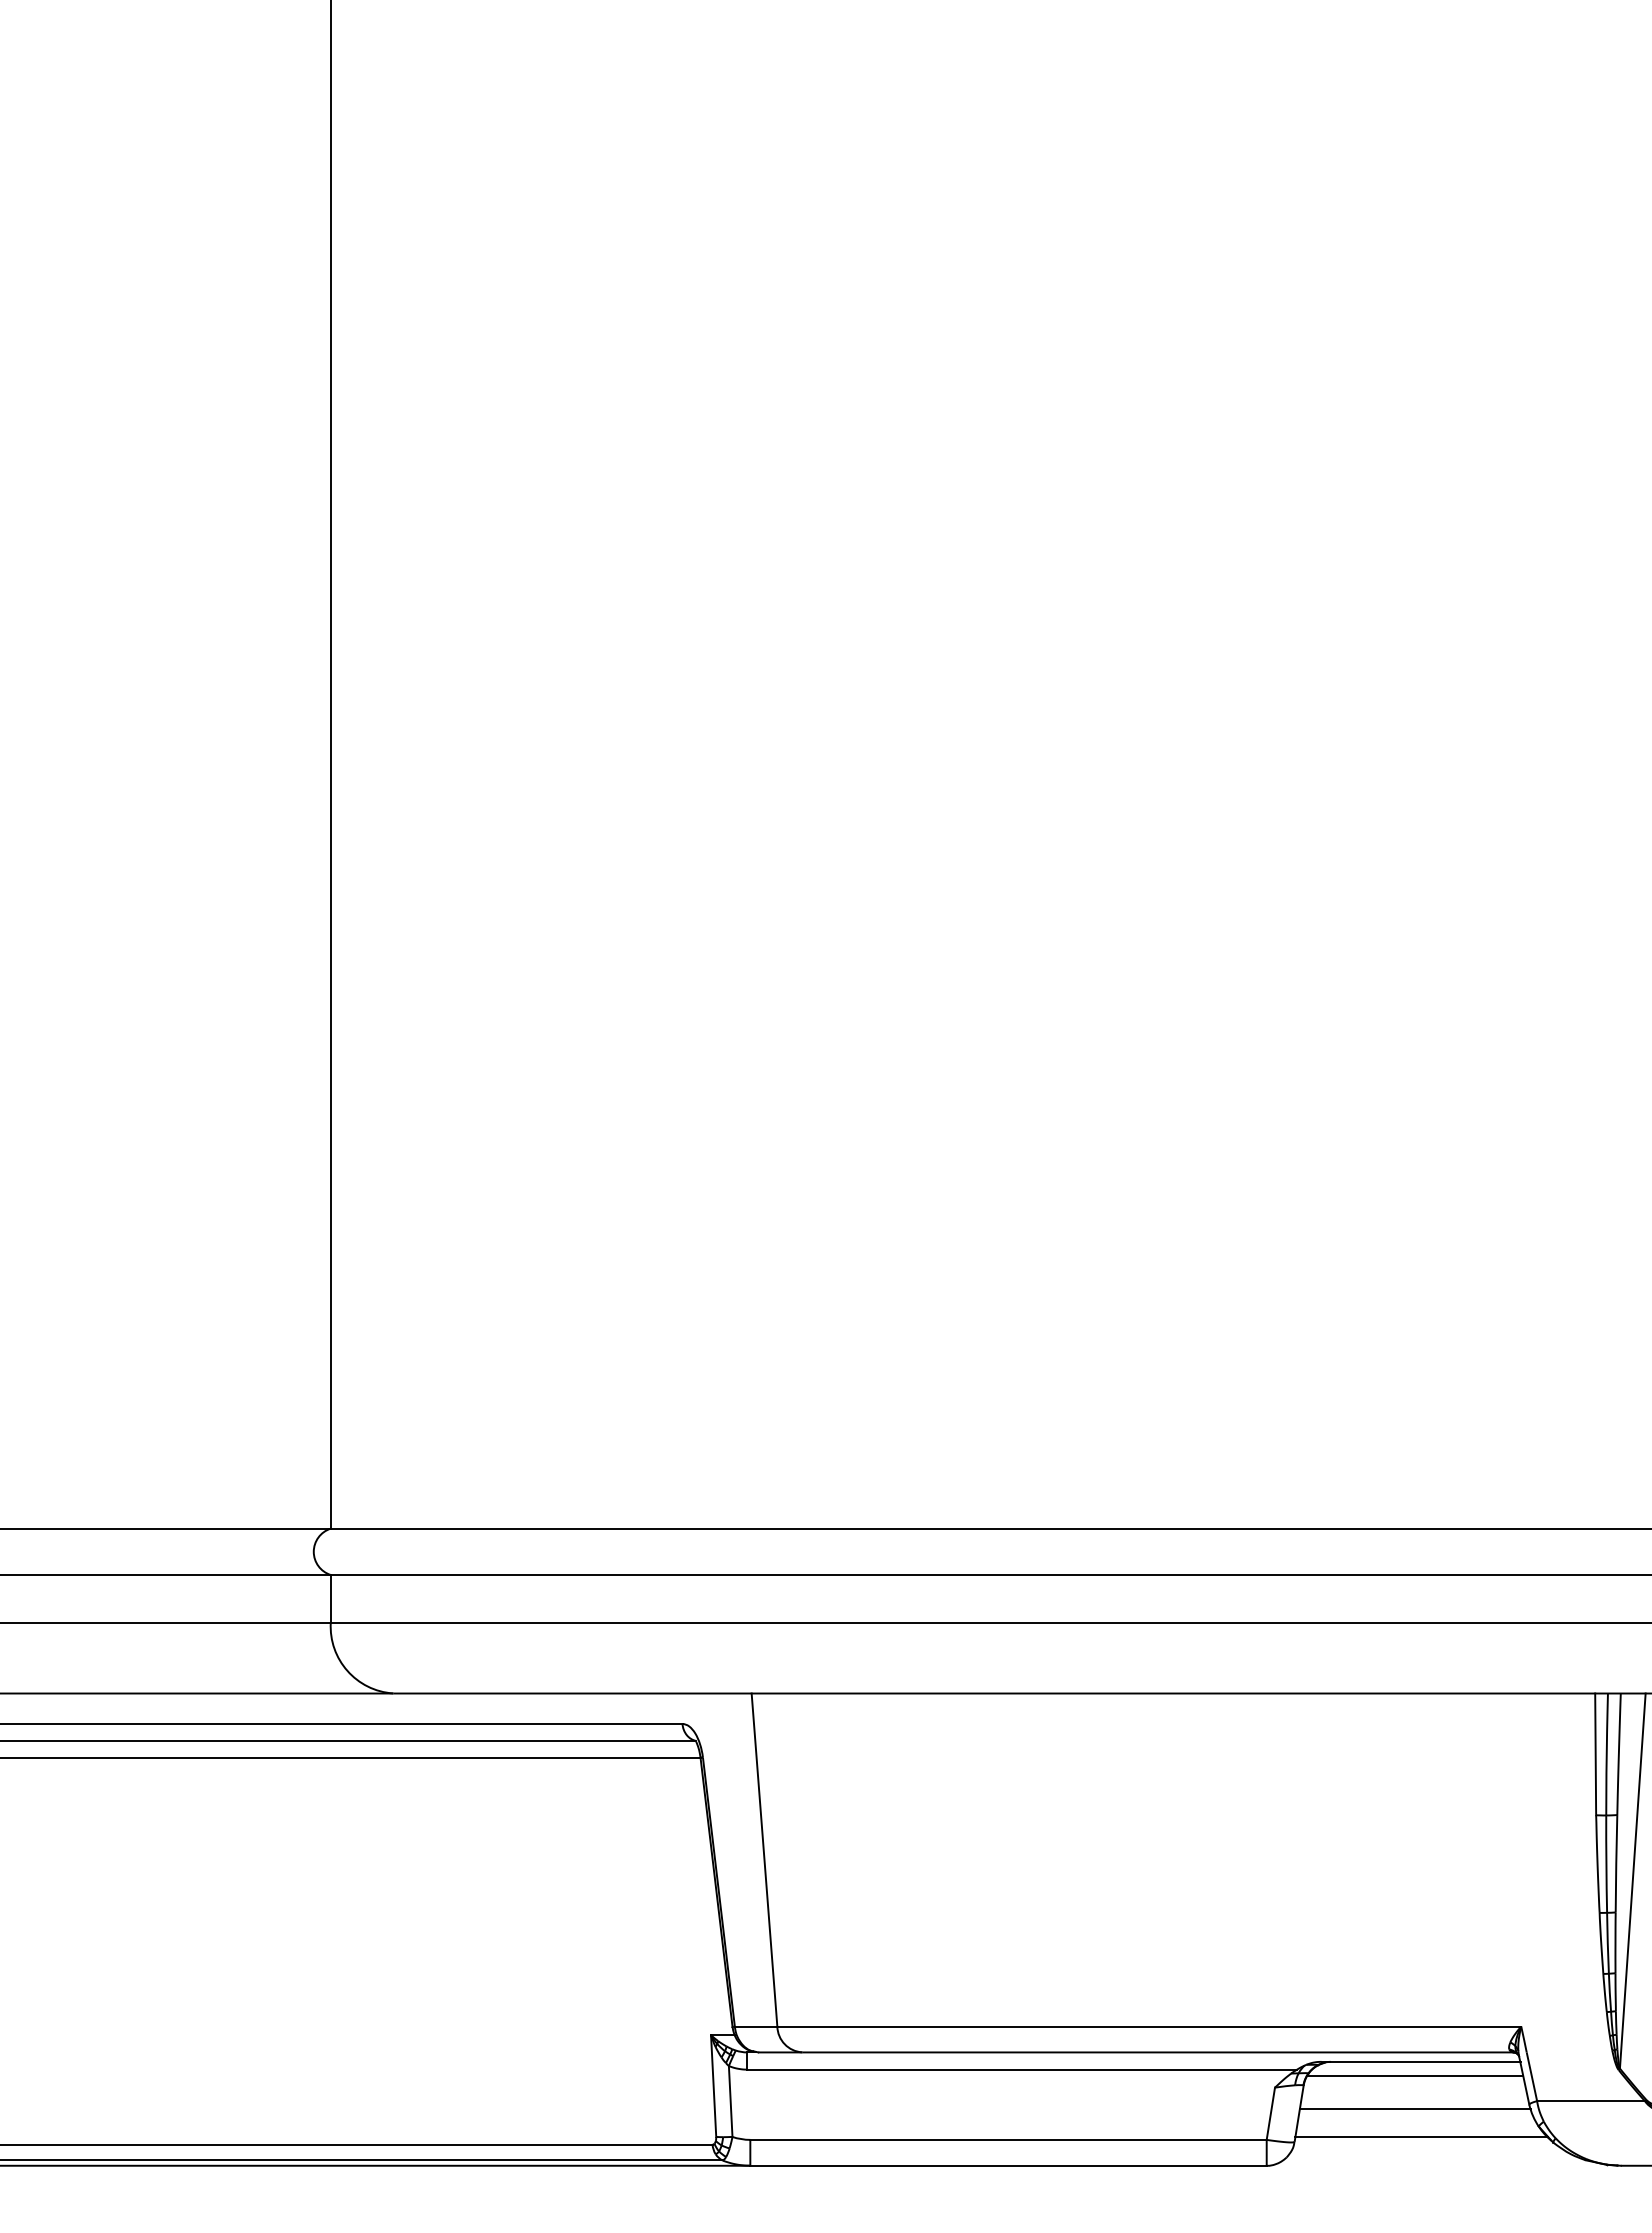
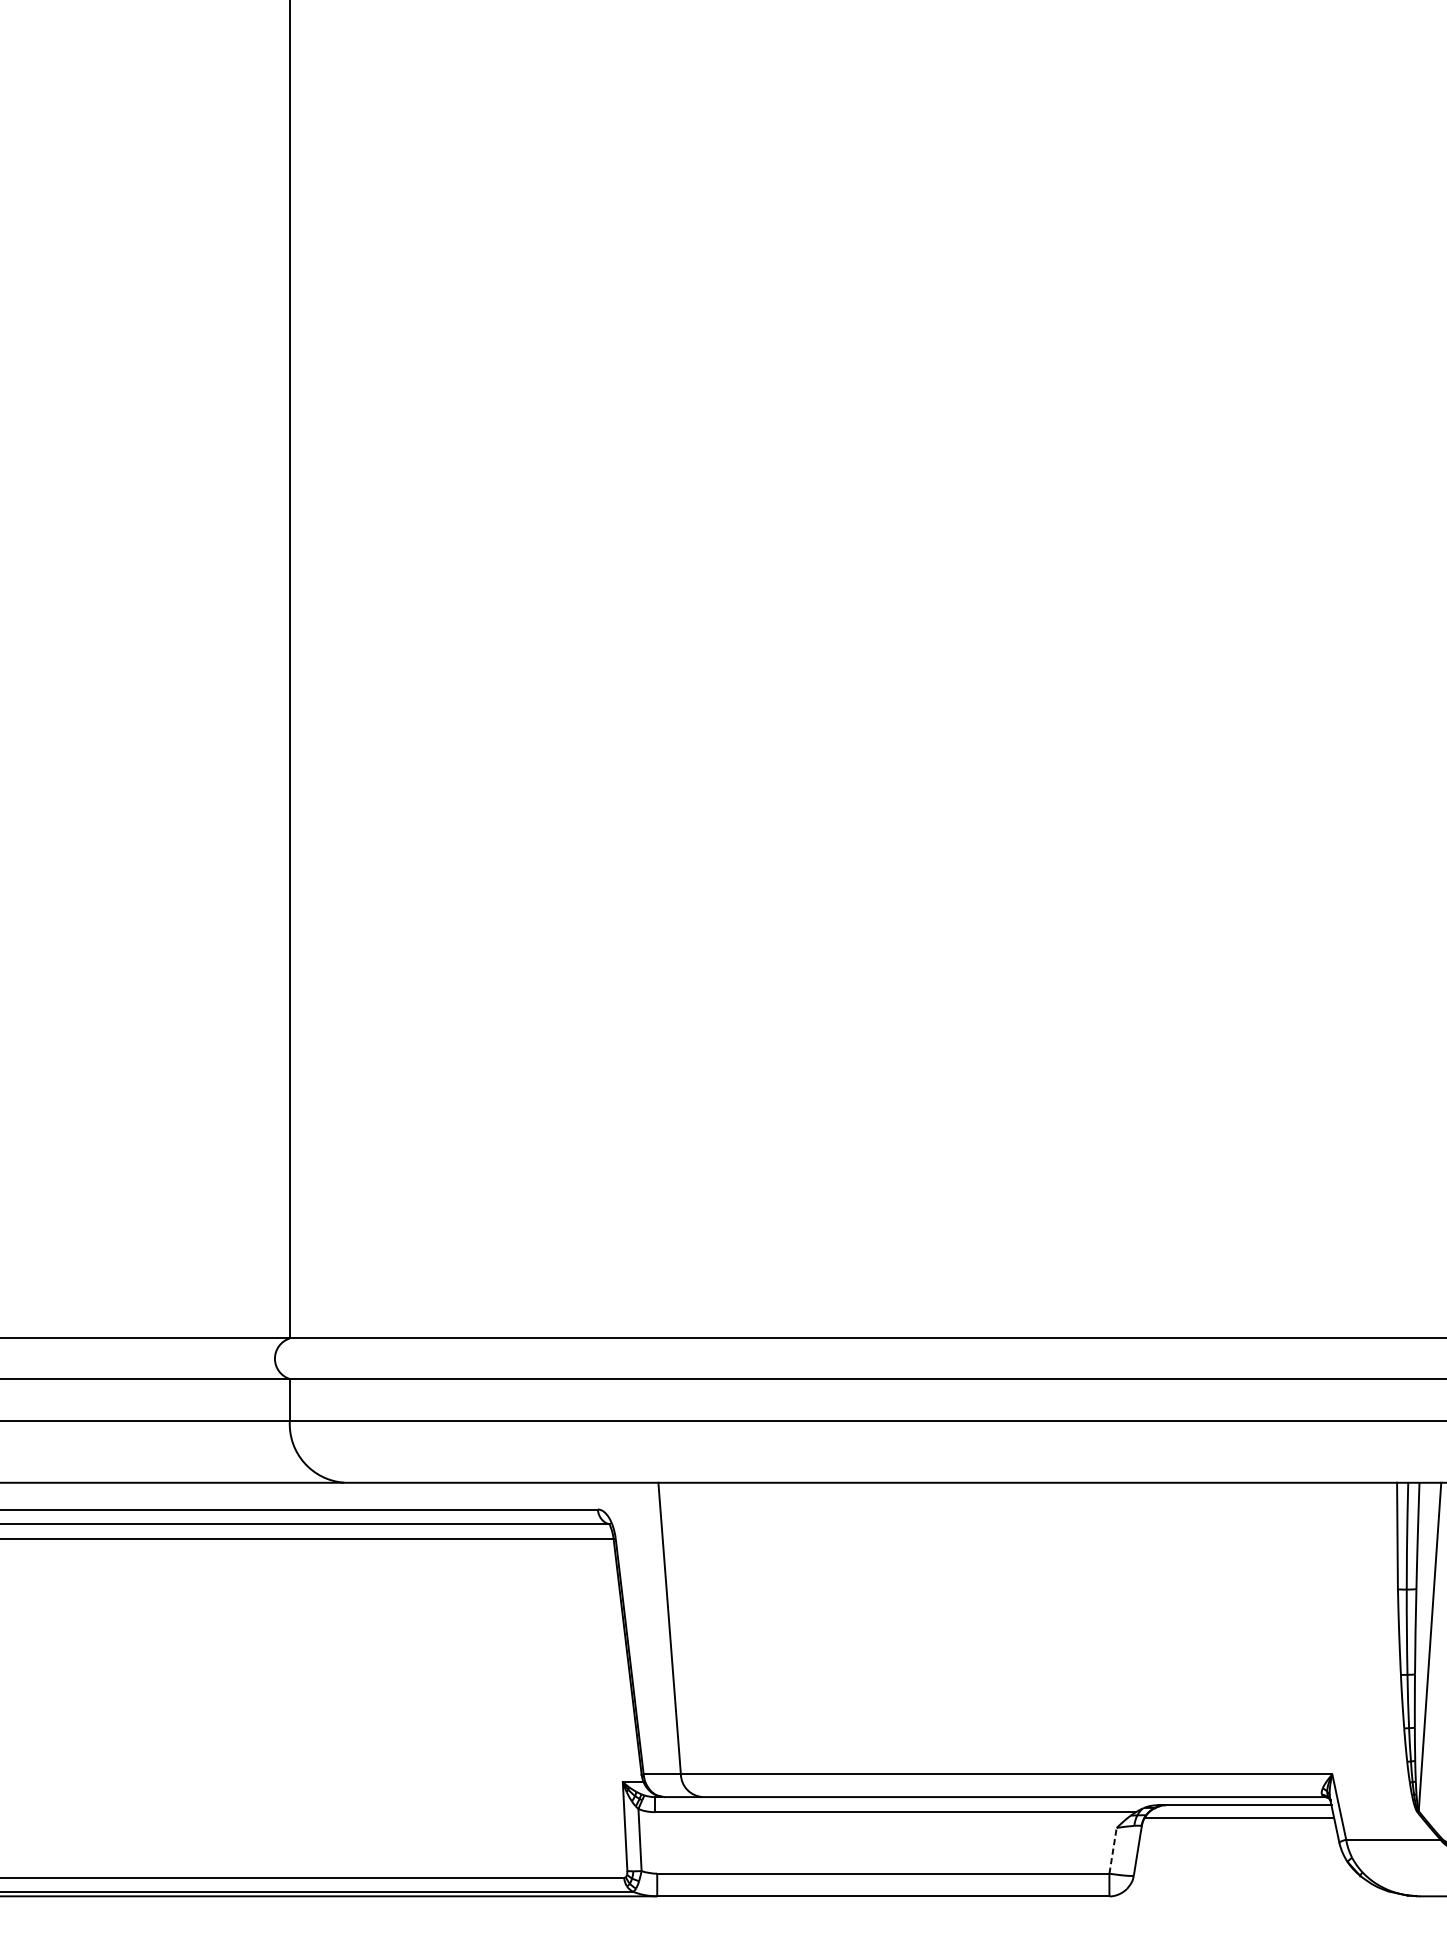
line: (1414, 2109) -> (1238, 1847), removed
line: (1270, 2113) -> (1112, 1850), solid -> dashed
line: (1421, 2137) -> (1244, 1871), removed

